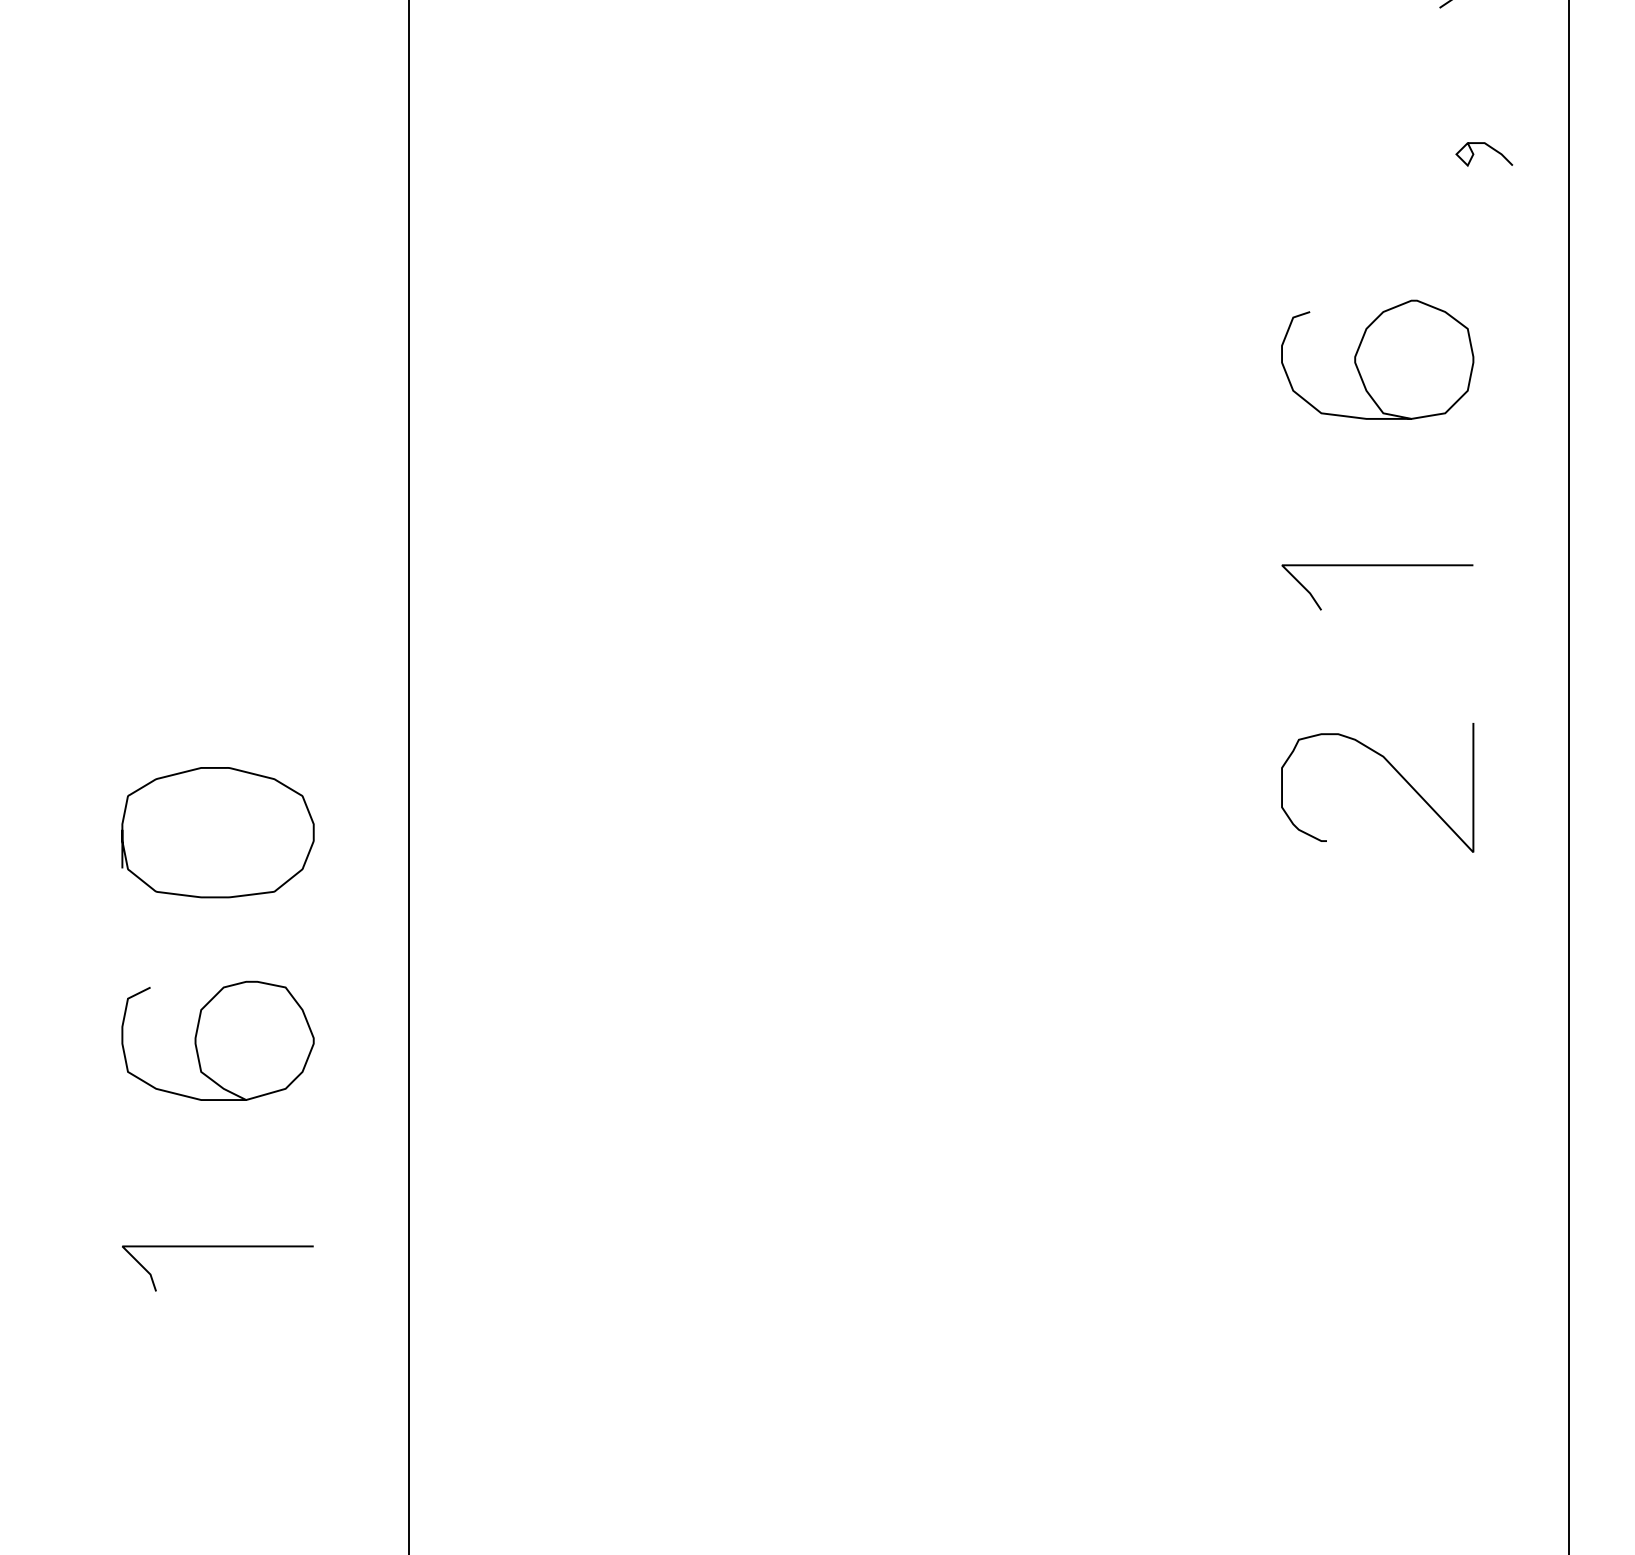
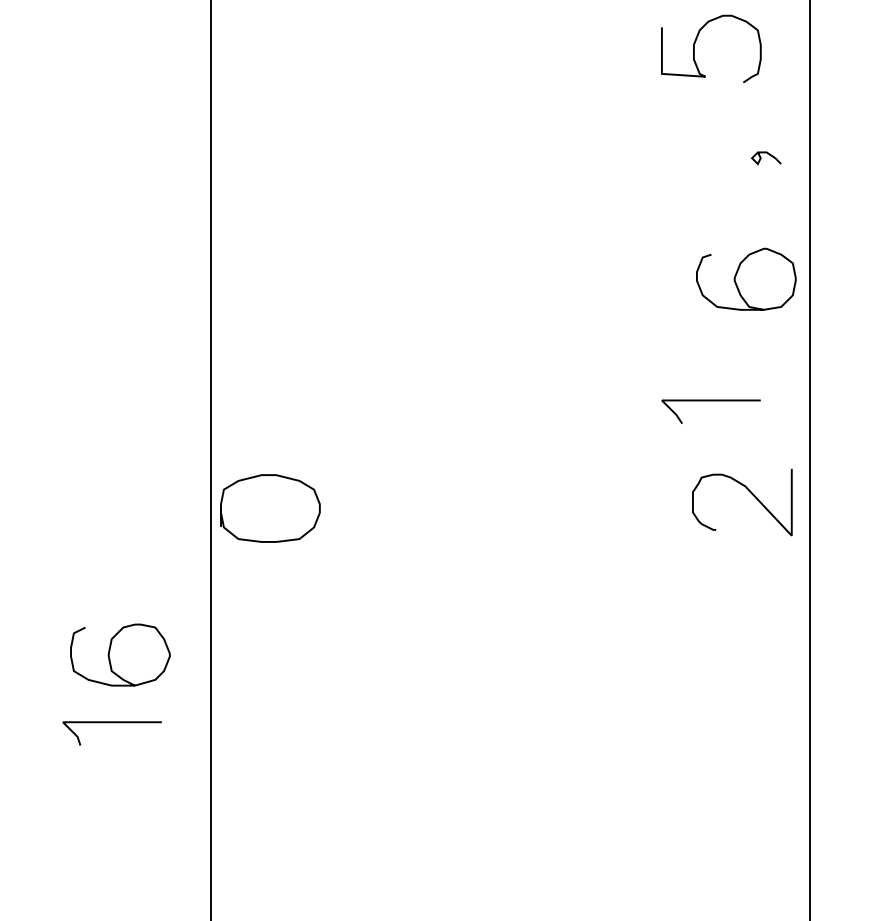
curve: (1360, 350) -> (737, 274), moved
curve: (1376, 567) -> (710, 401), moved
curve: (1393, 770) -> (750, 493), moved
part: (218, 832) -> (270, 508), moved
curve: (198, 1033) -> (110, 651), moved

